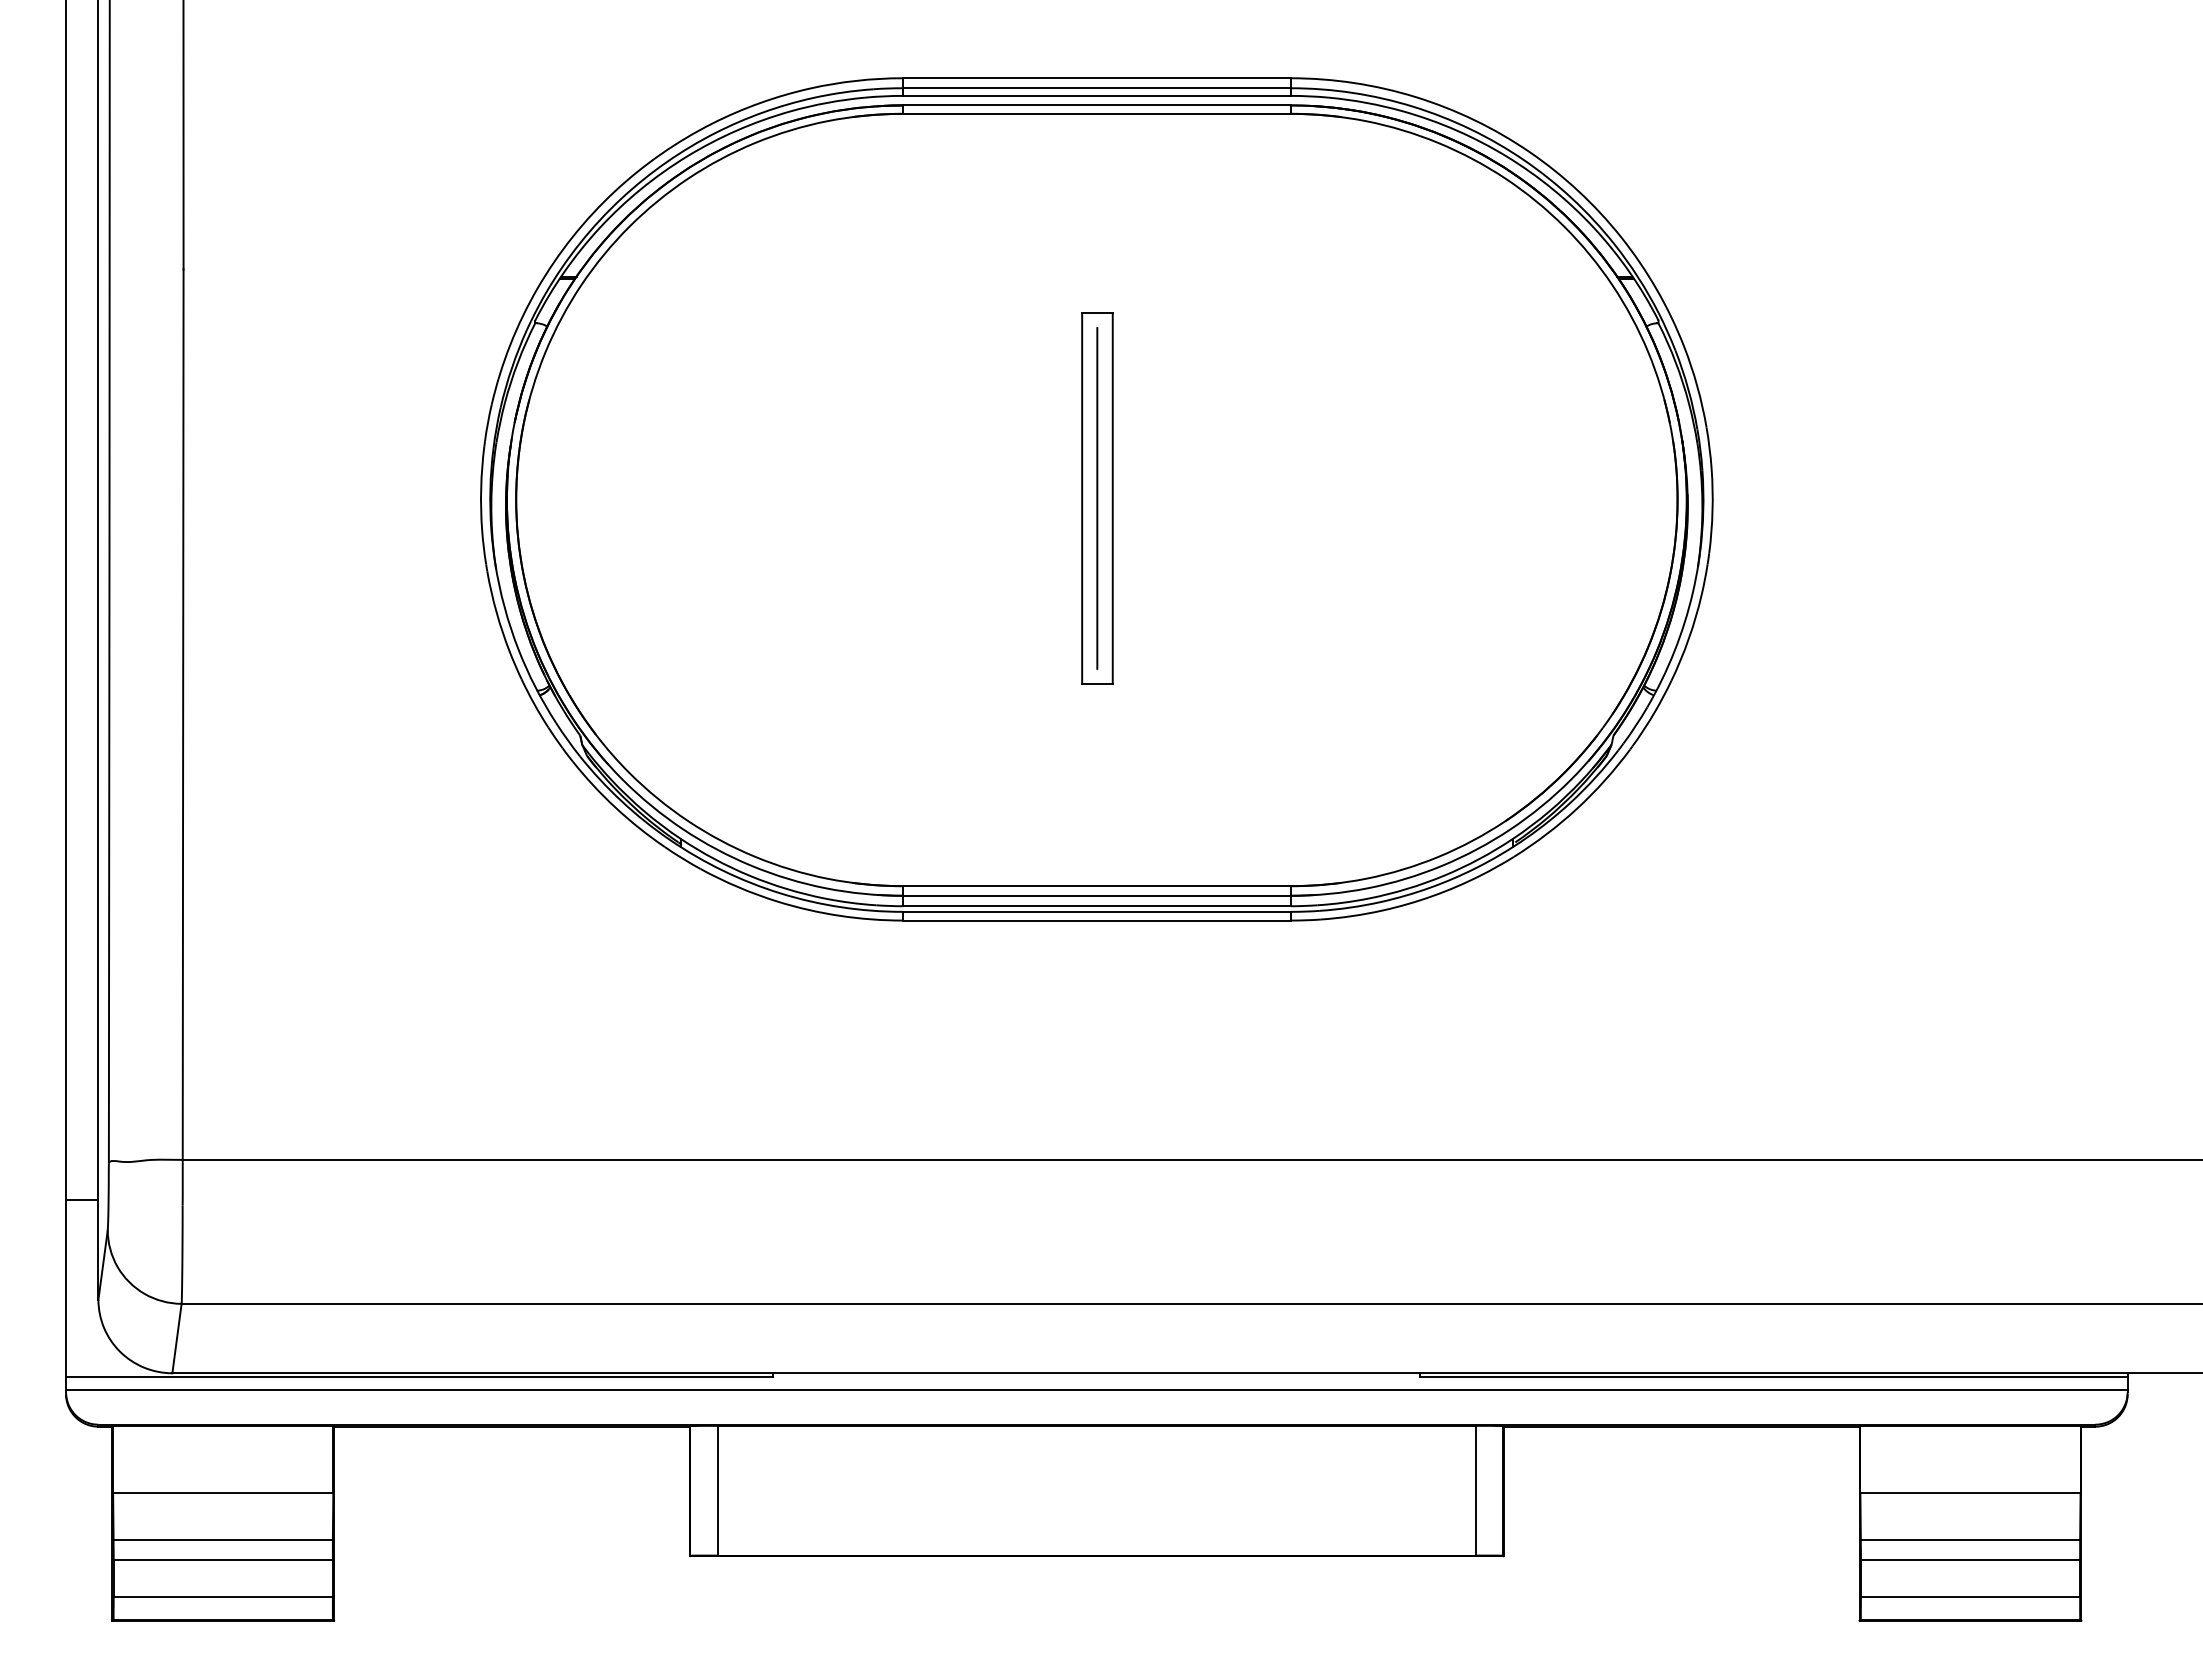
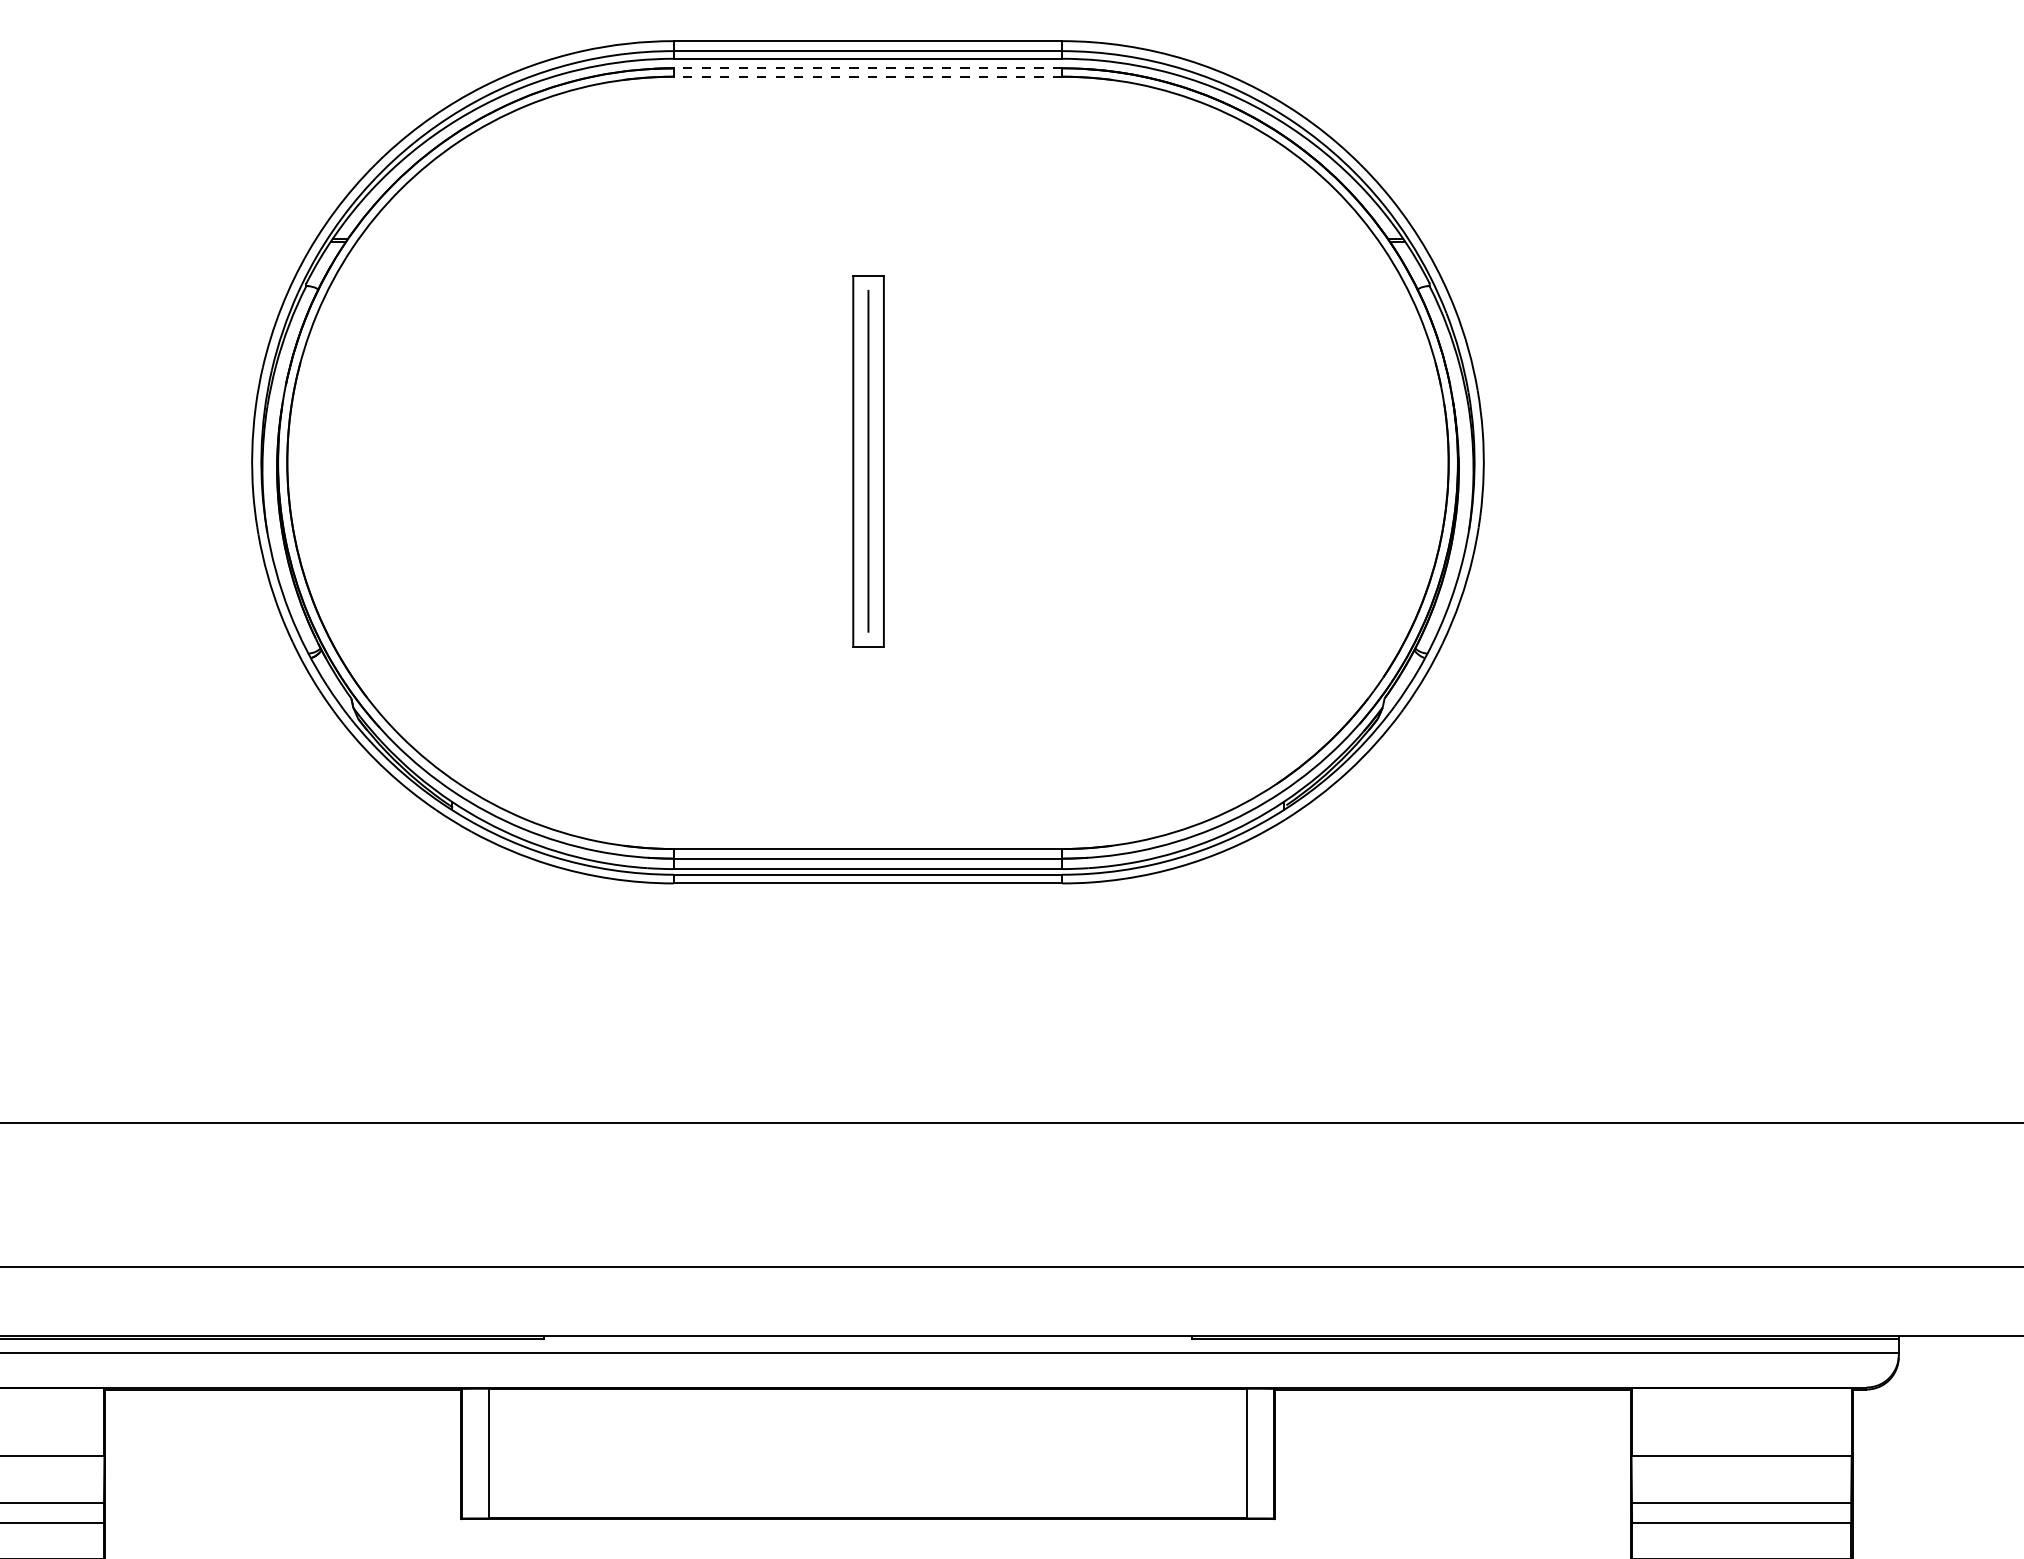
line: (1096, 105) -> (867, 68), solid -> dashed
line: (1096, 113) -> (867, 76), solid -> dashed

